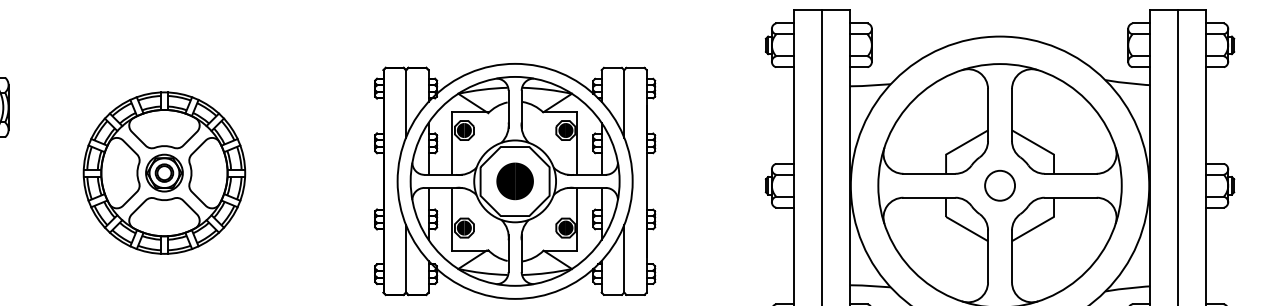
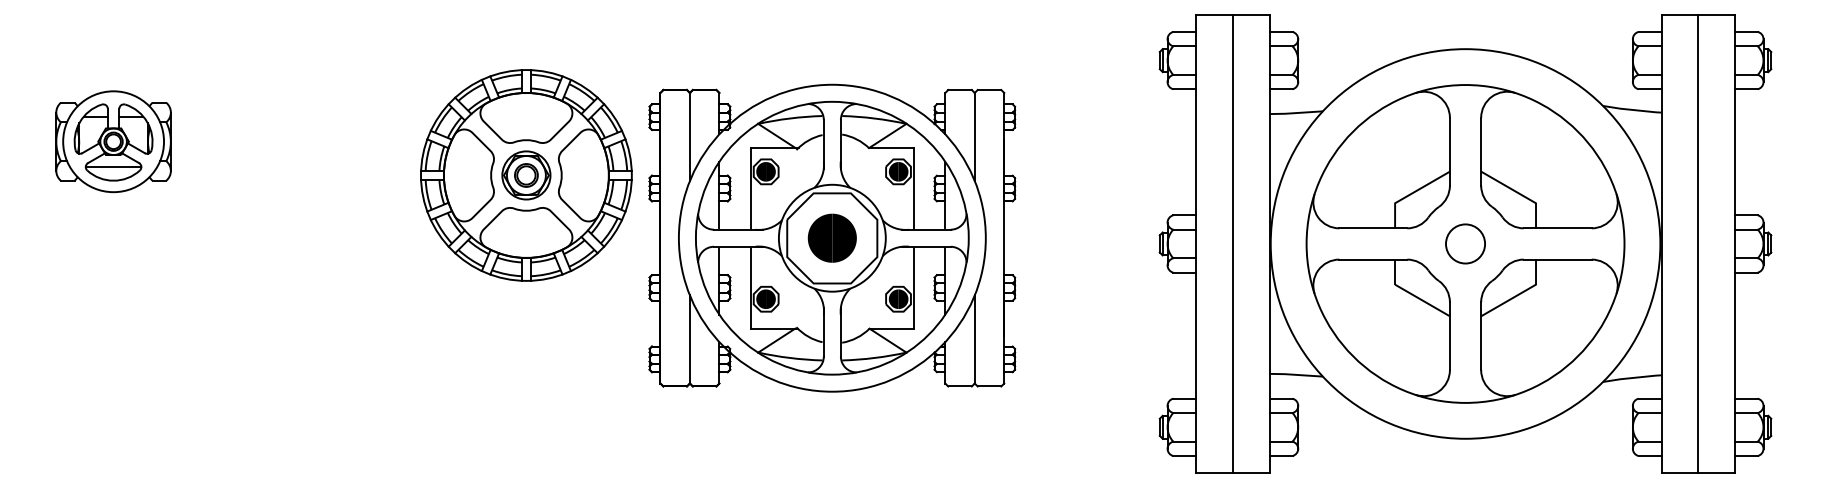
part: (164, 173) -> (526, 175), moved

